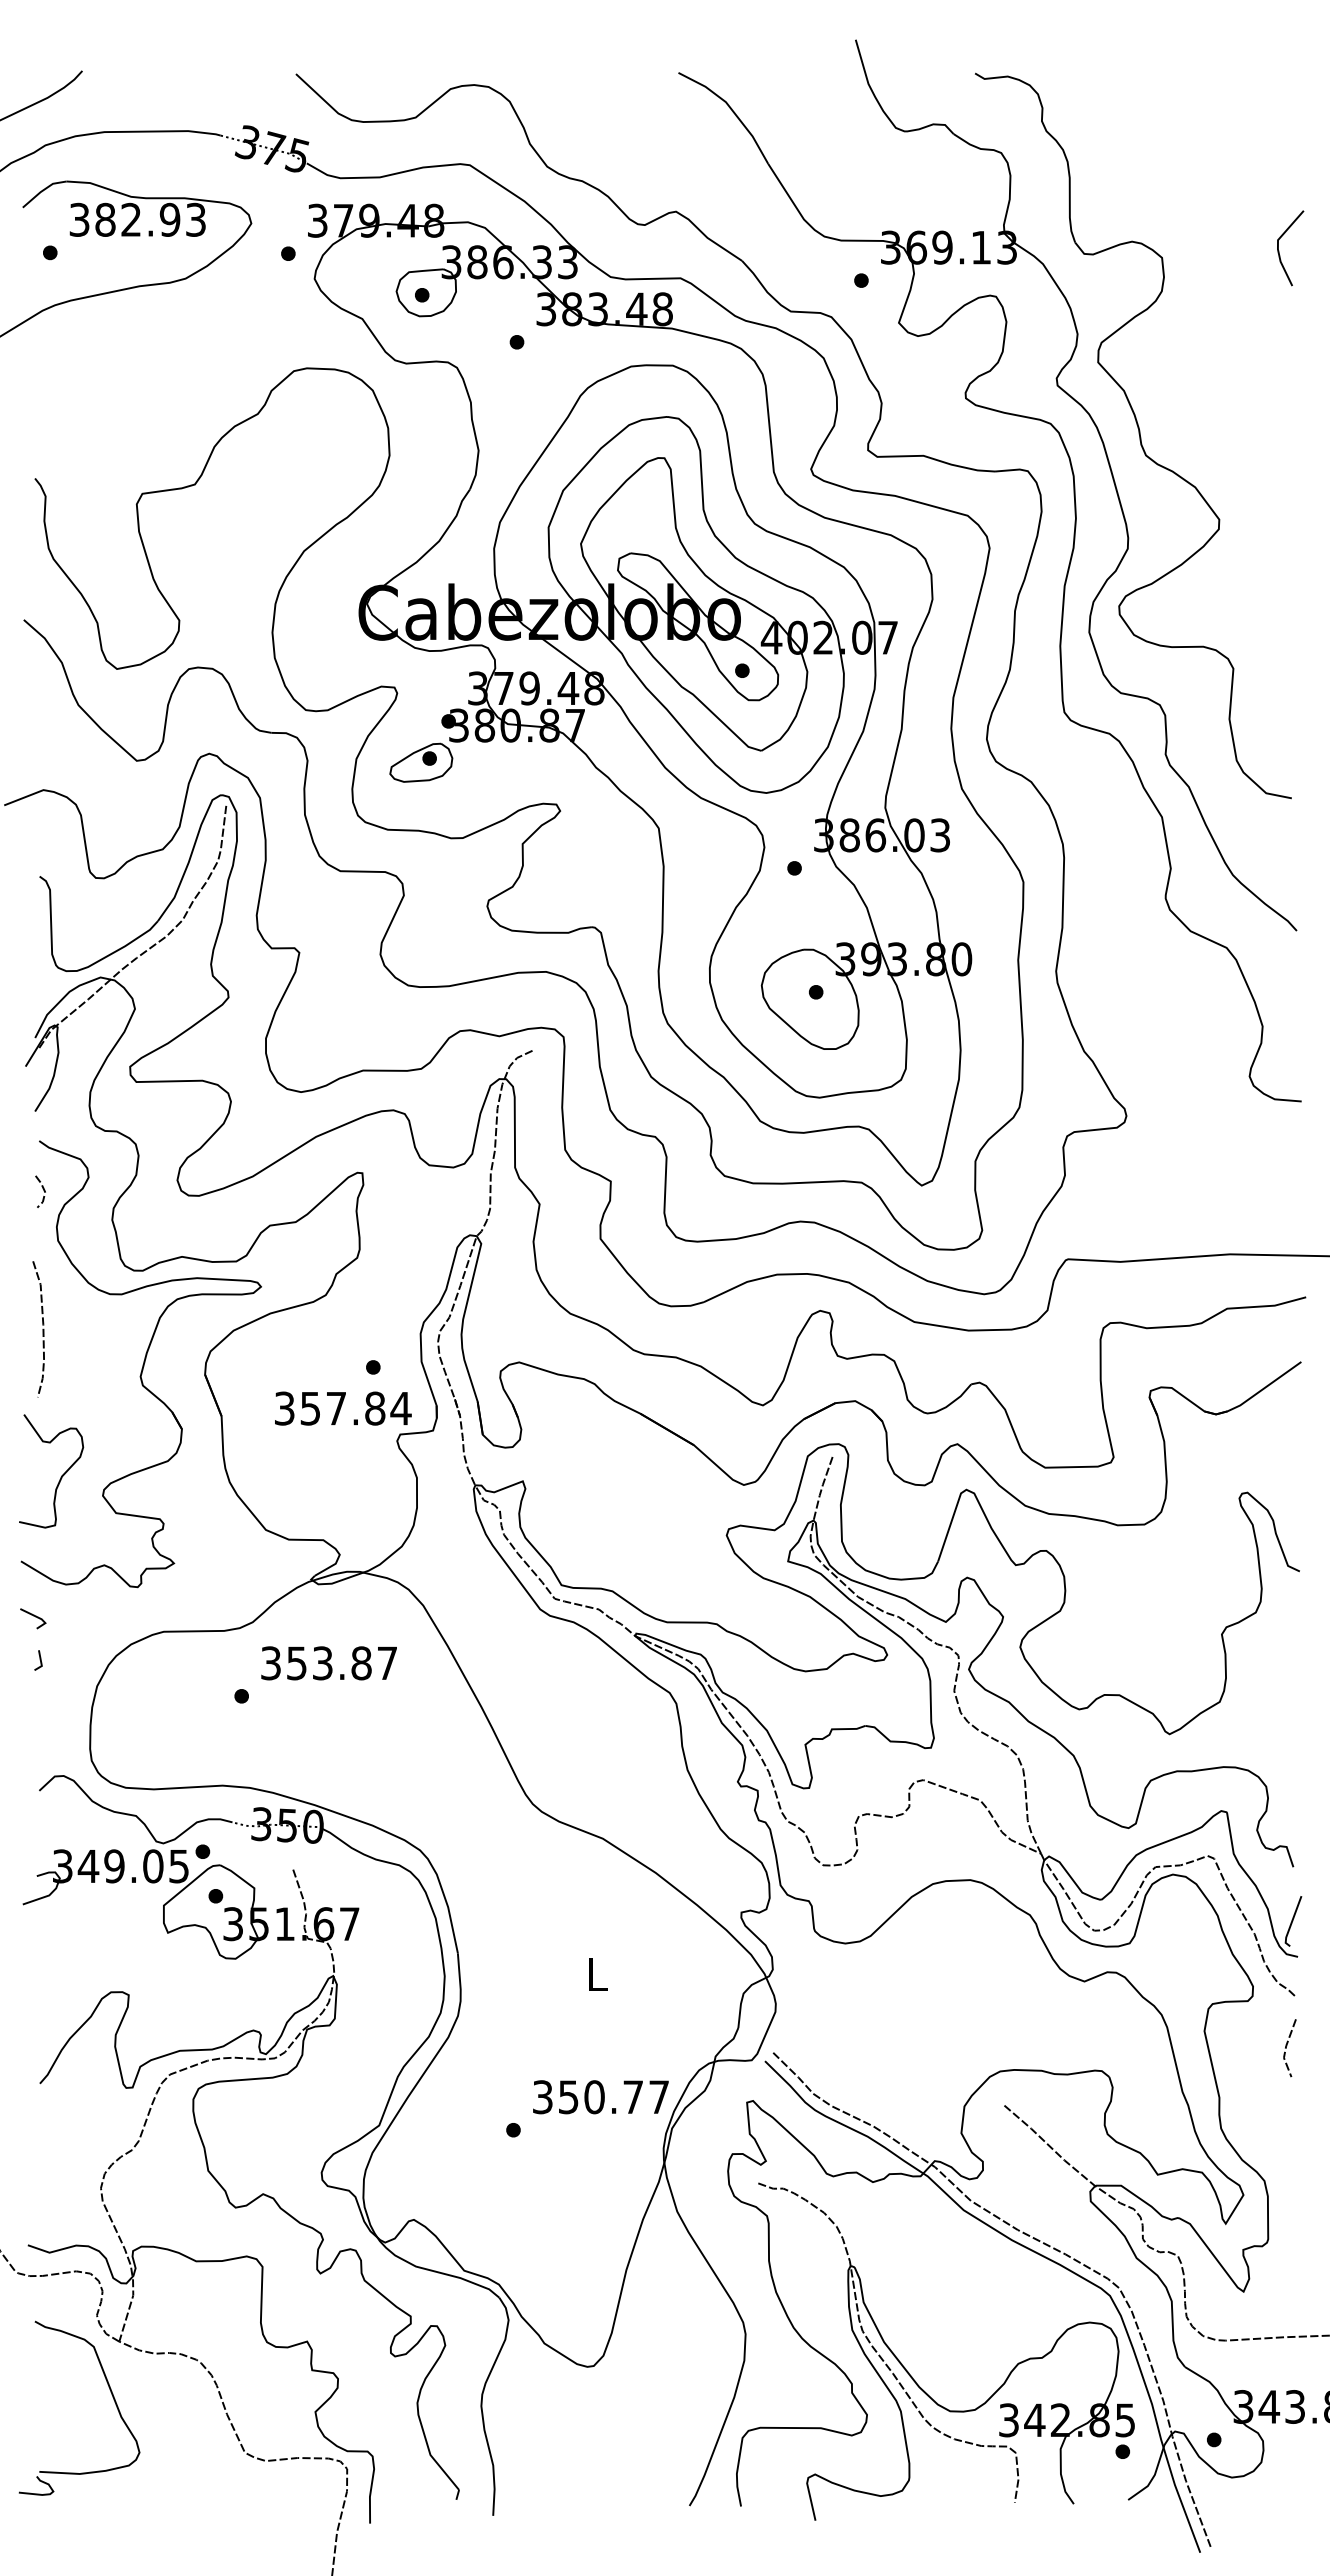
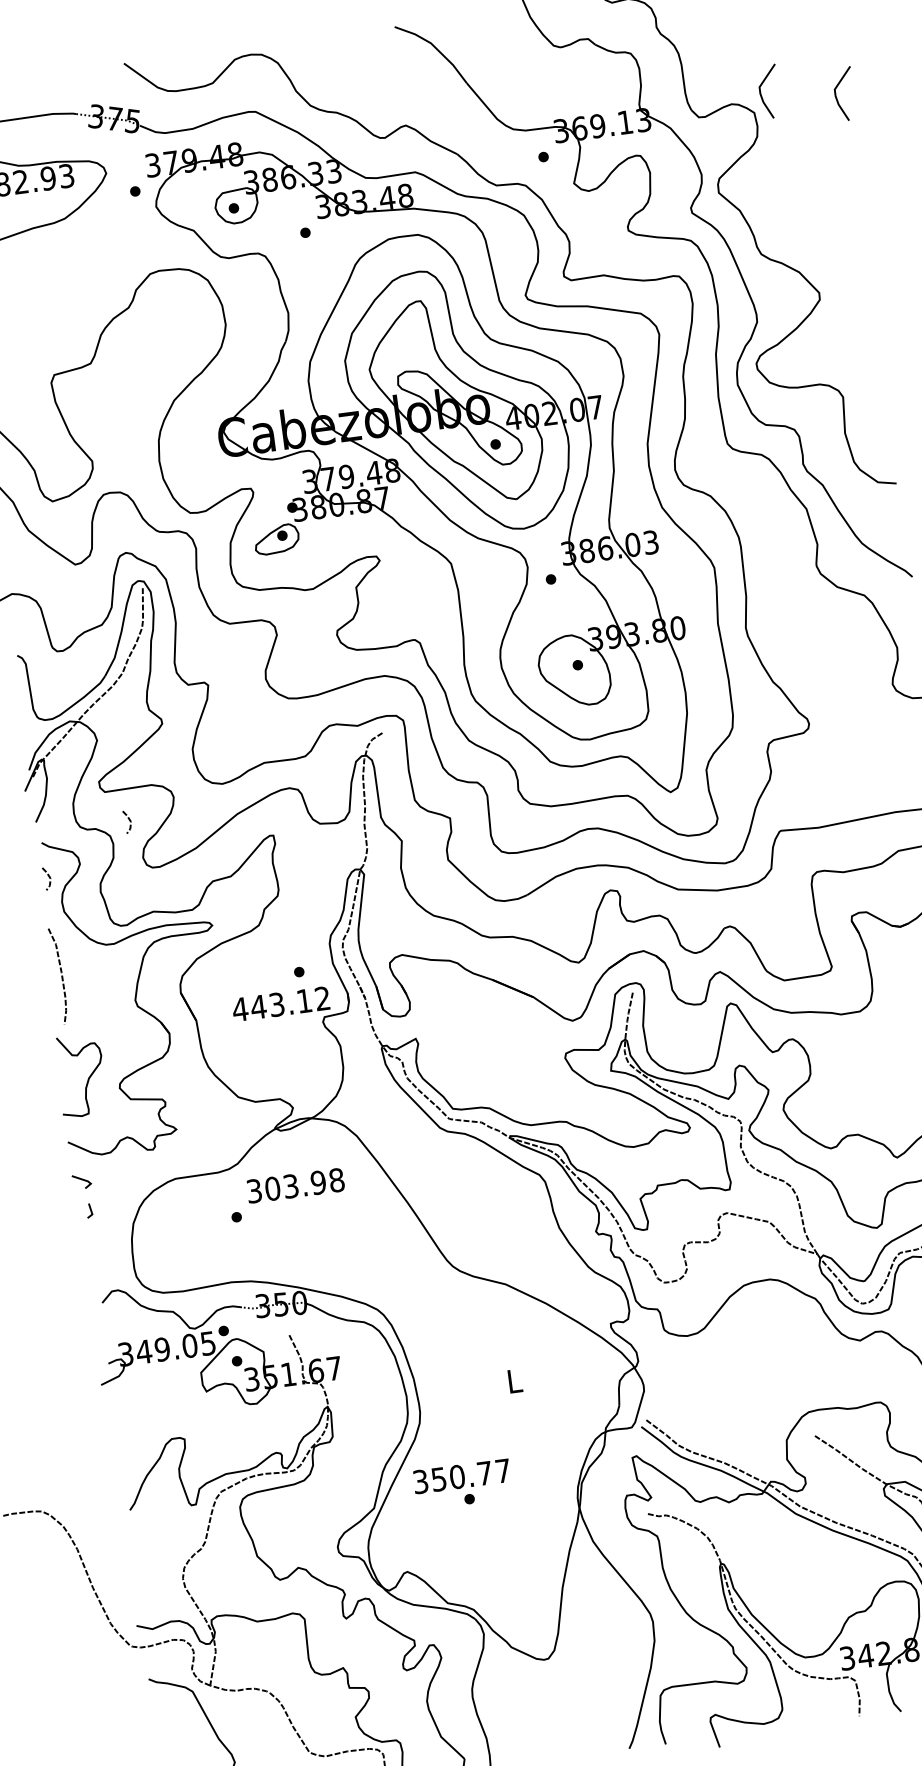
line: (1175, 233) -> (761, 94), added
line: (165, 1127) -> (129, 821), added
text: (342, 1408) -> (281, 1004), 357.84 -> 443.12
text: (341, 1663) -> (304, 1184), 353.87 -> 303.98
text: (600, 2097) -> (461, 1476), moved

